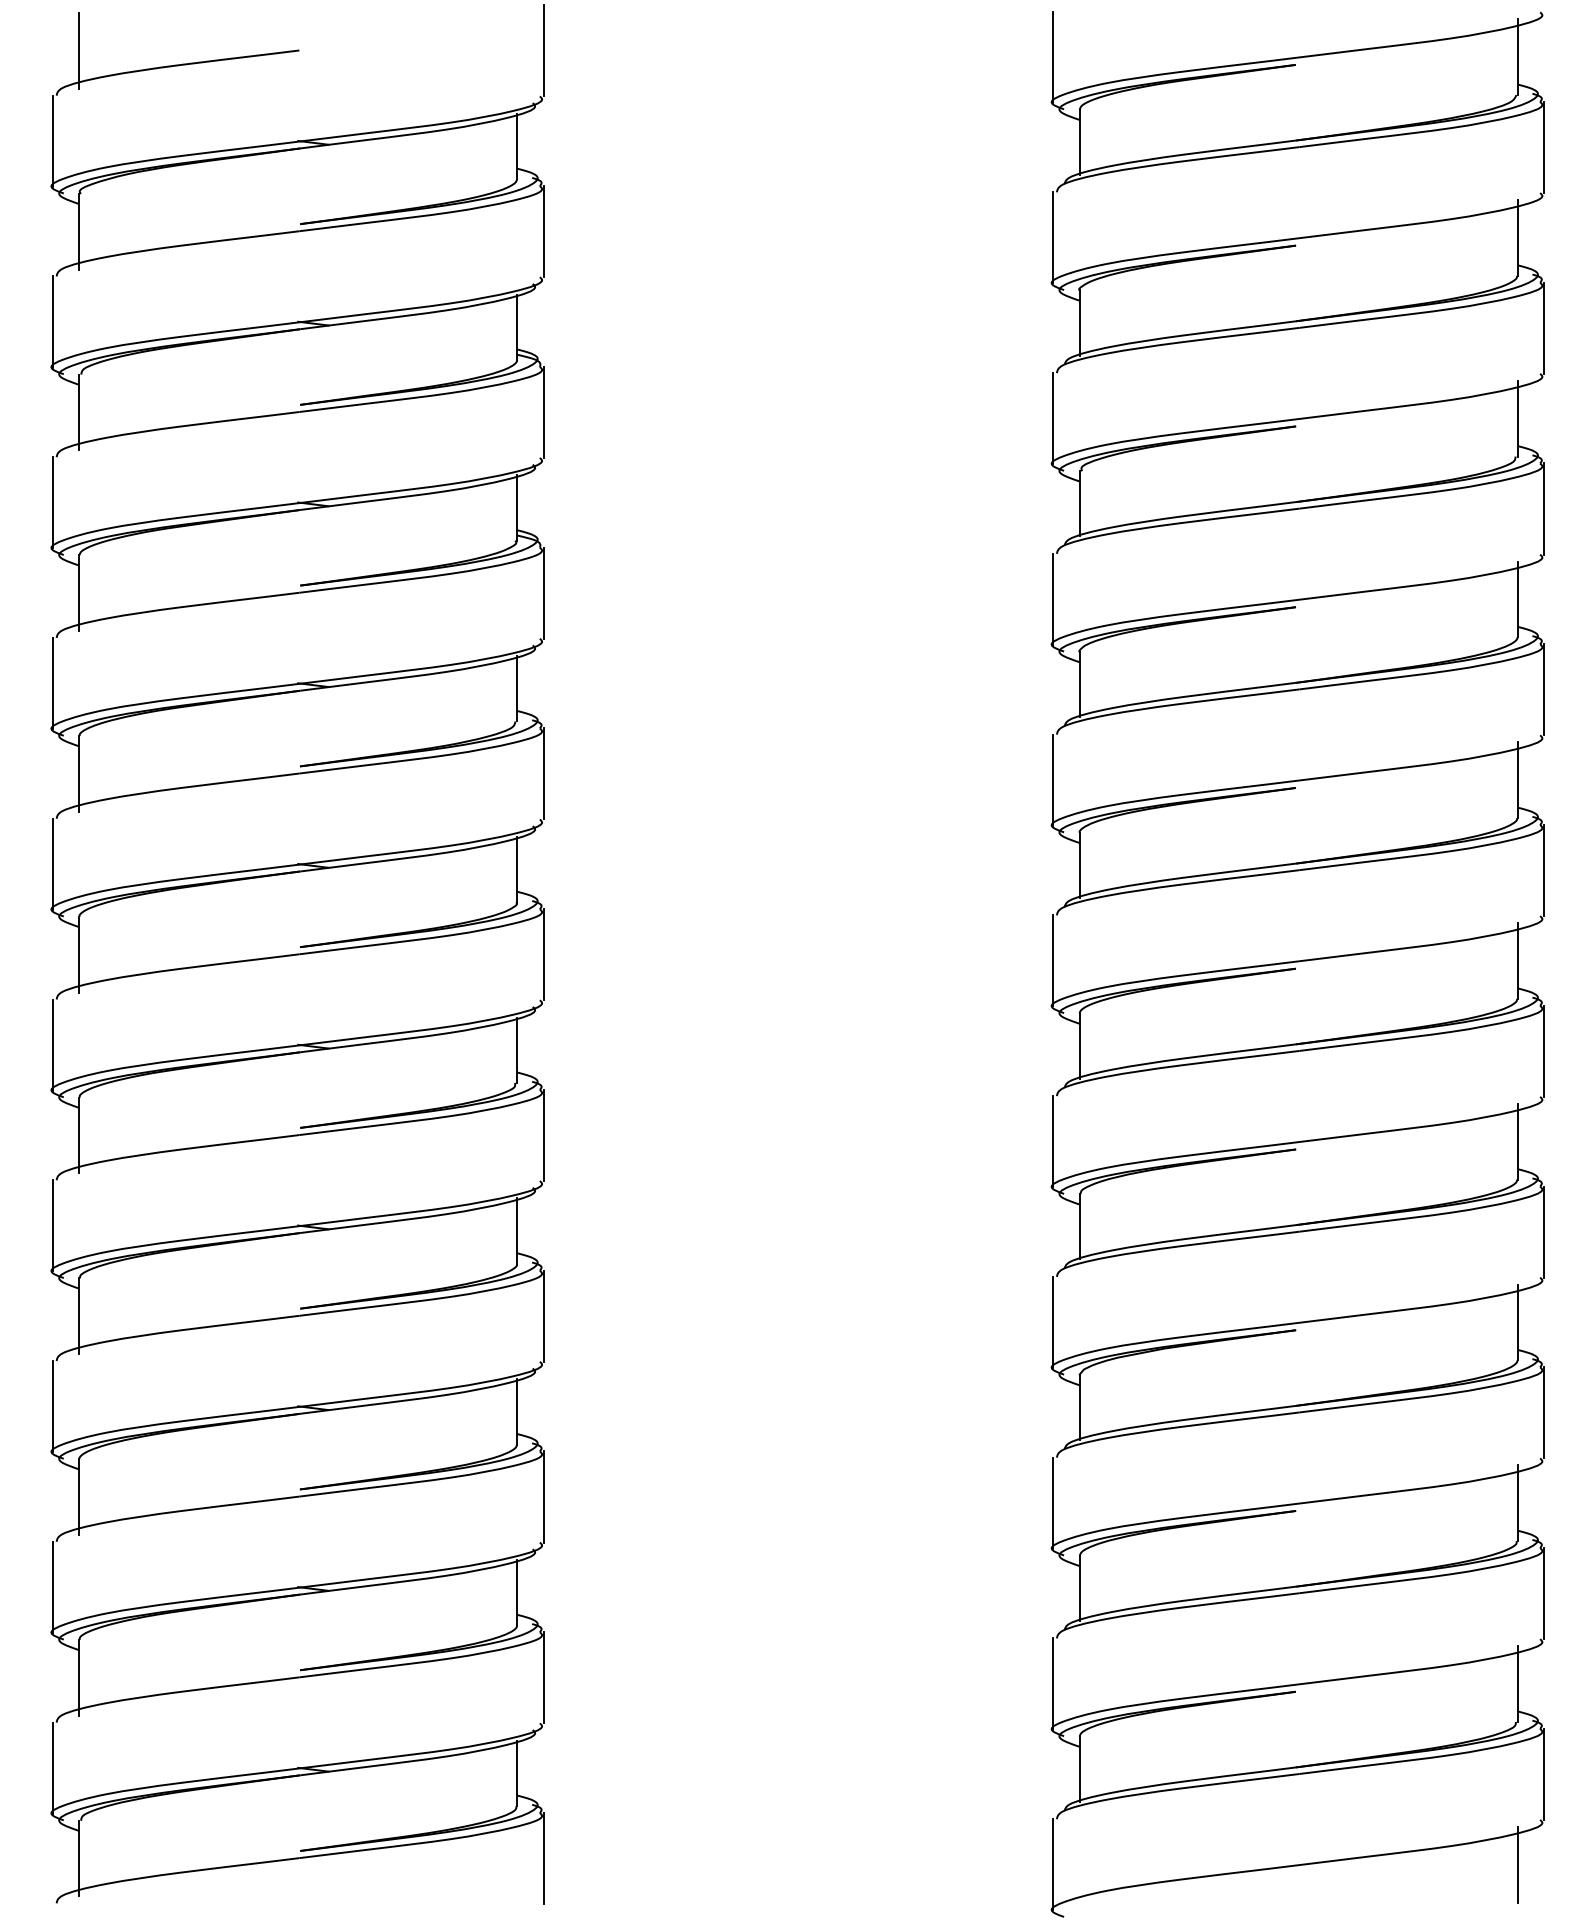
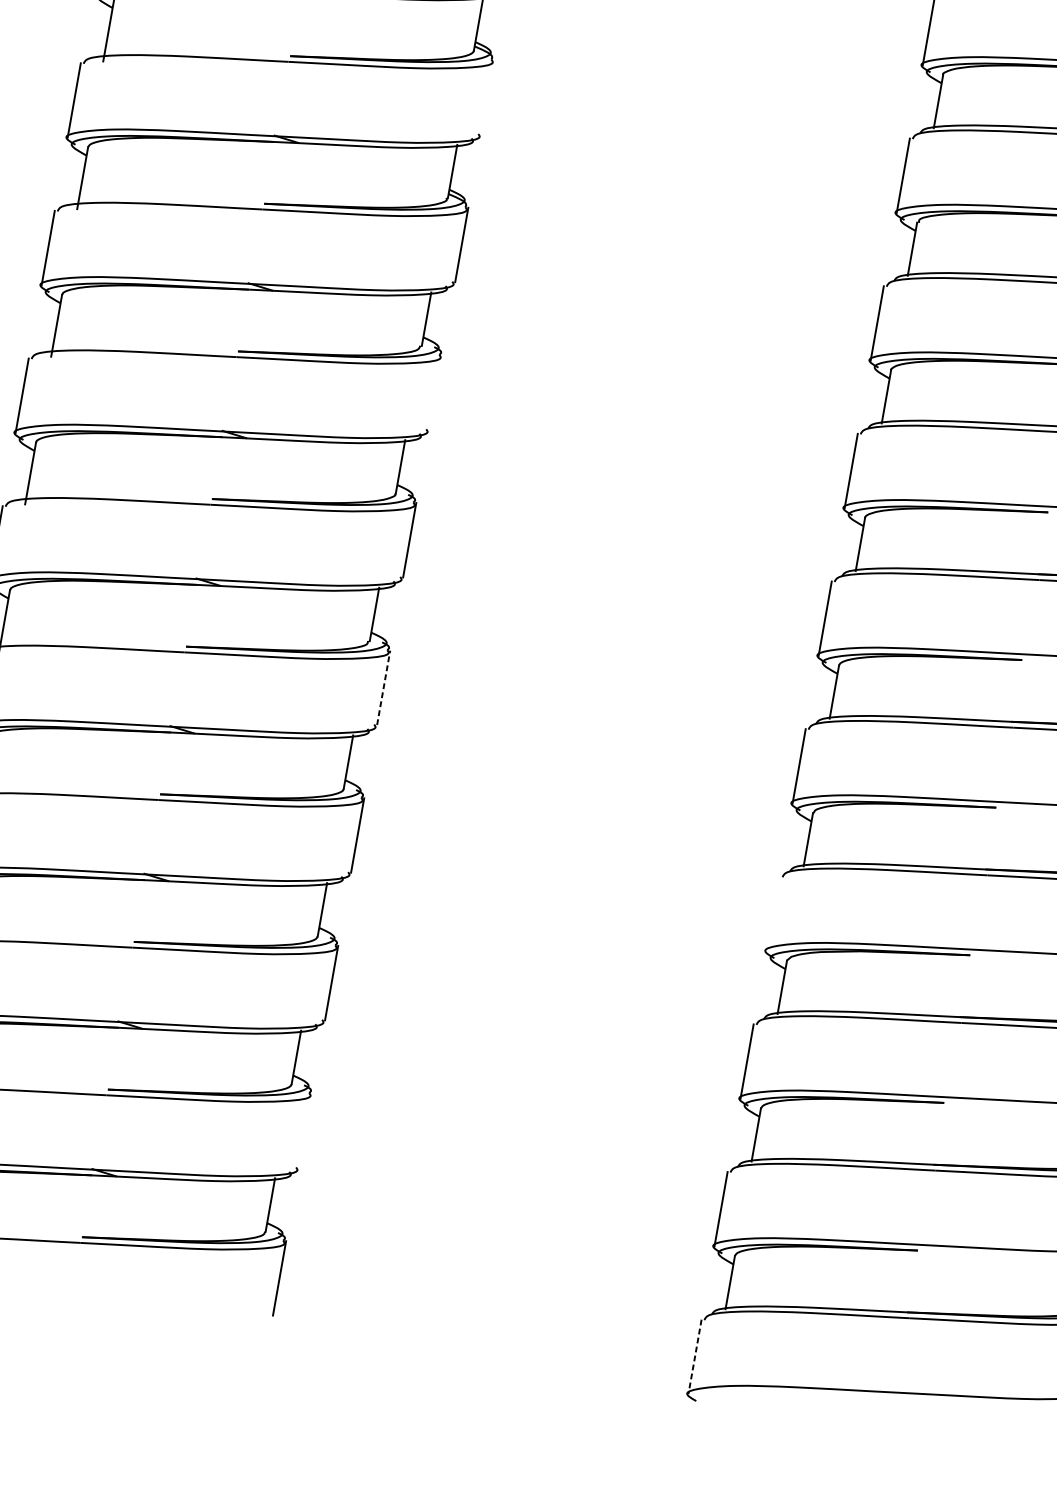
line: (543, 411) -> (487, 96), removed
line: (543, 773) -> (435, 392), removed
line: (543, 1135) -> (383, 687), solid -> dashed
line: (1053, 1321) -> (773, 913), removed
line: (543, 1677) -> (305, 1130), removed
line: (1053, 1864) -> (695, 1356), solid -> dashed

